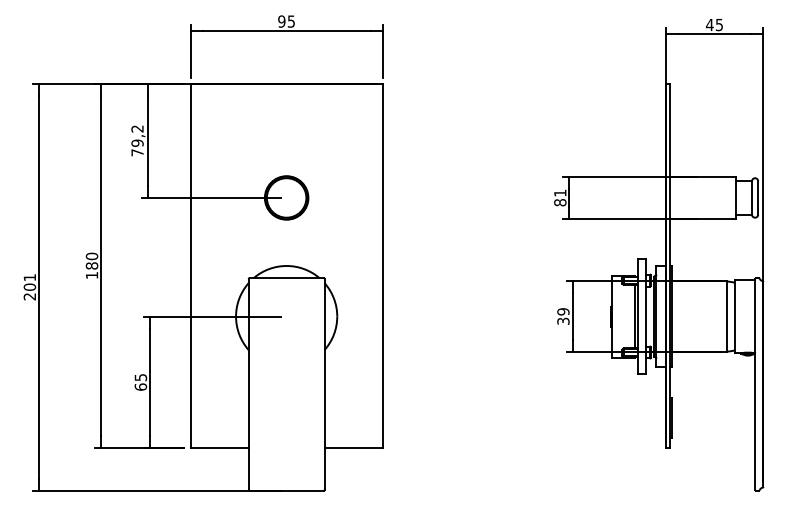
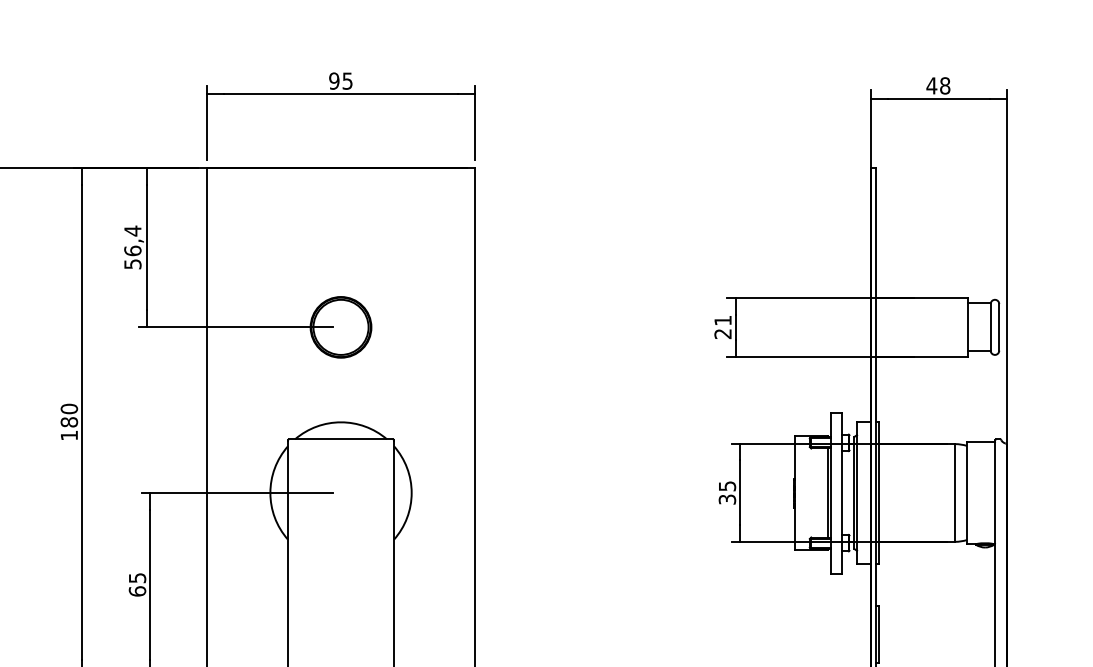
text: (719, 24) -> (945, 85), 45 -> 48
text: (137, 140) -> (132, 247), 79,2 -> 56,4
text: (560, 202) -> (723, 333), 81 -> 21
text: (563, 311) -> (727, 485), 39 -> 35

